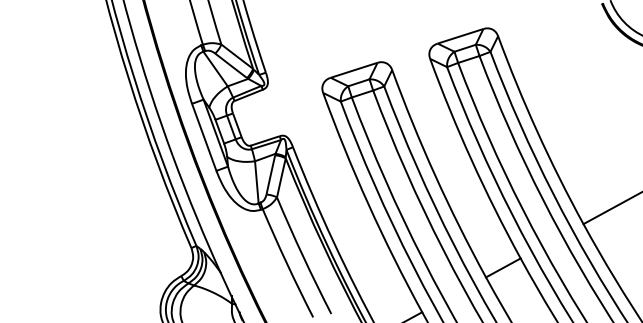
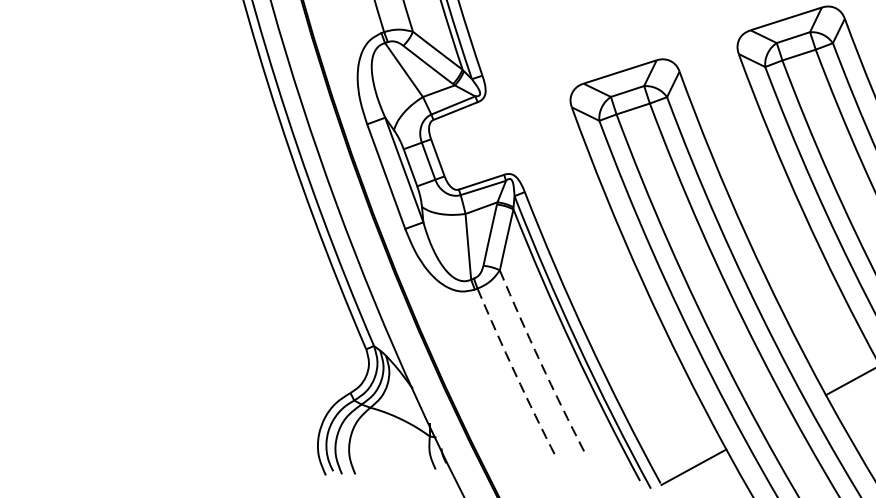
arc: (303, 256) -> (541, 362), solid -> dashed
arc: (287, 263) -> (516, 373), solid -> dashed

